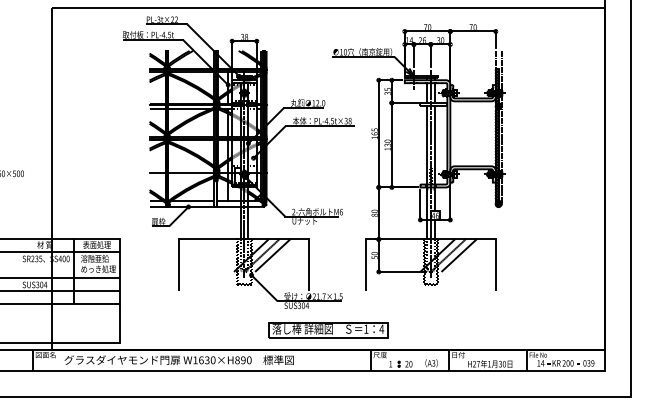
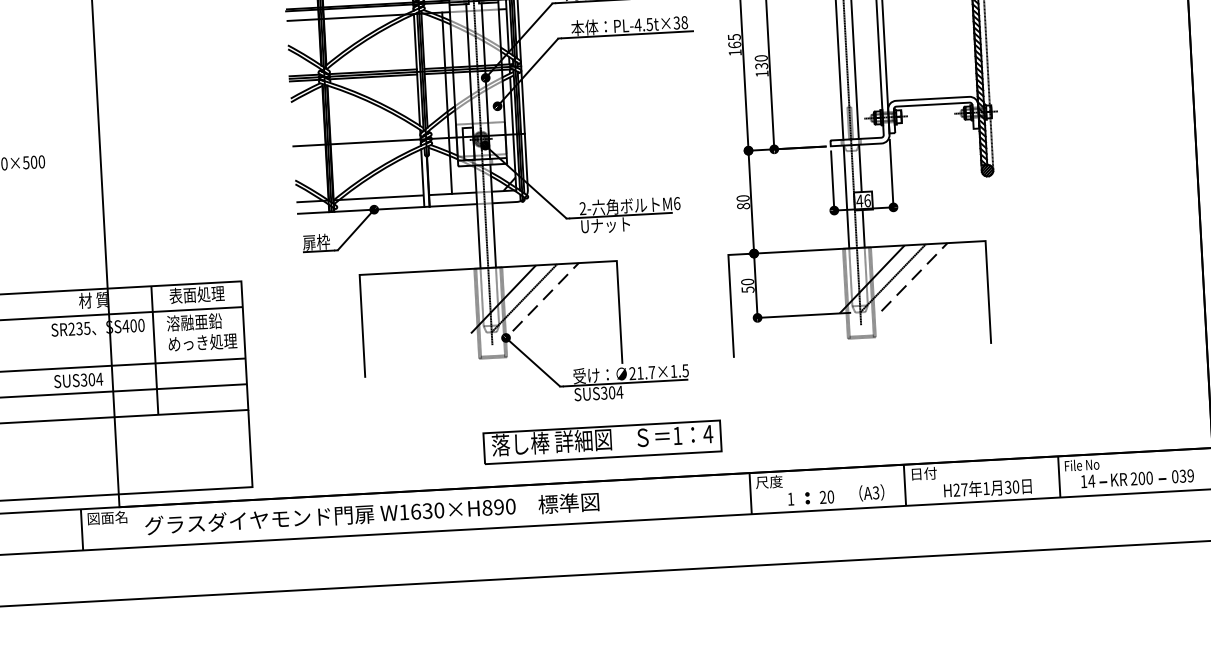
line: (272, 255) -> (545, 296), solid -> dashed
line: (459, 255) -> (915, 276), solid -> dashed
part: (328, 330) -> (602, 442), moved

